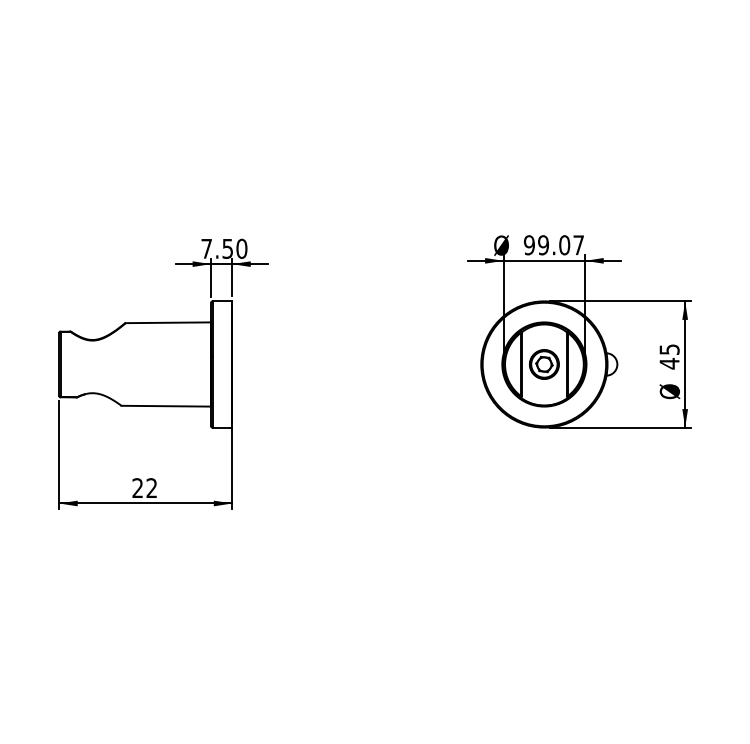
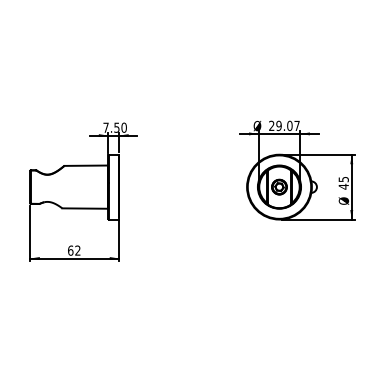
text: (528, 244) -> (271, 125), 99.07 -> 29.07
text: (137, 487) -> (70, 250), 22 -> 62

